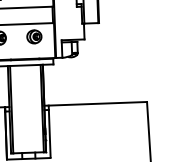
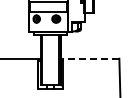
line: (96, 103) -> (90, 58), solid -> dashed

